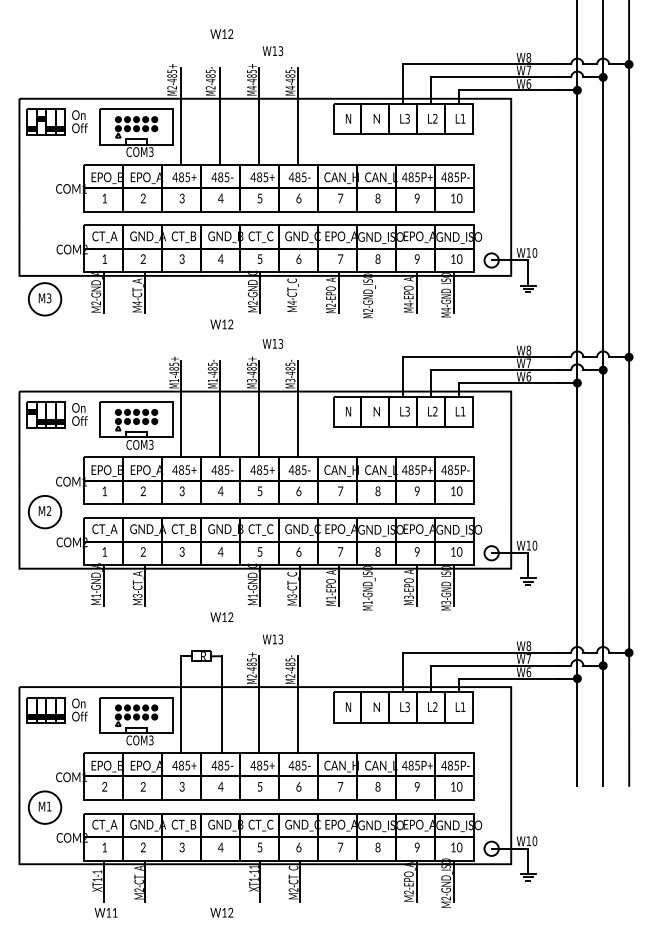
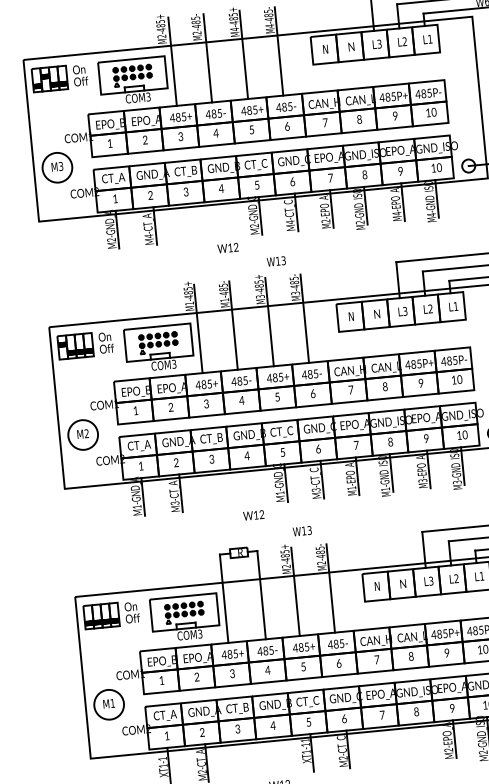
line: (299, 292) -> (296, 212), added
line: (375, 292) -> (365, 205), added
part: (45, 299) -> (57, 167), moved
line: (375, 585) -> (391, 472), added
text: (104, 786) -> (161, 680), 2 -> 1

